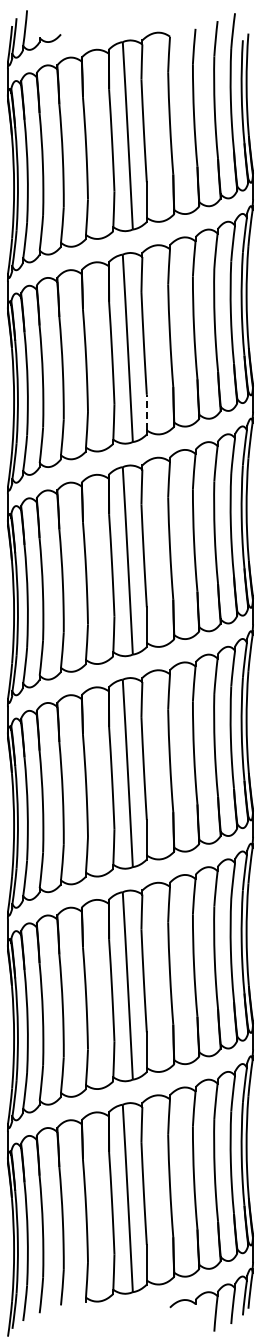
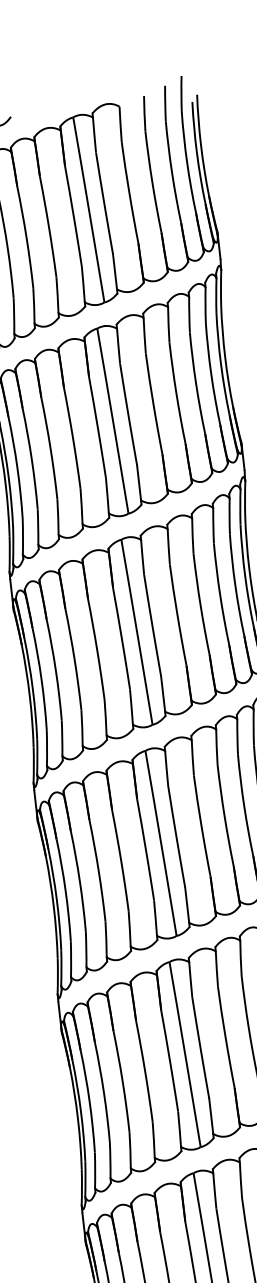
line: (146, 412) -> (138, 482), dashed -> solid

